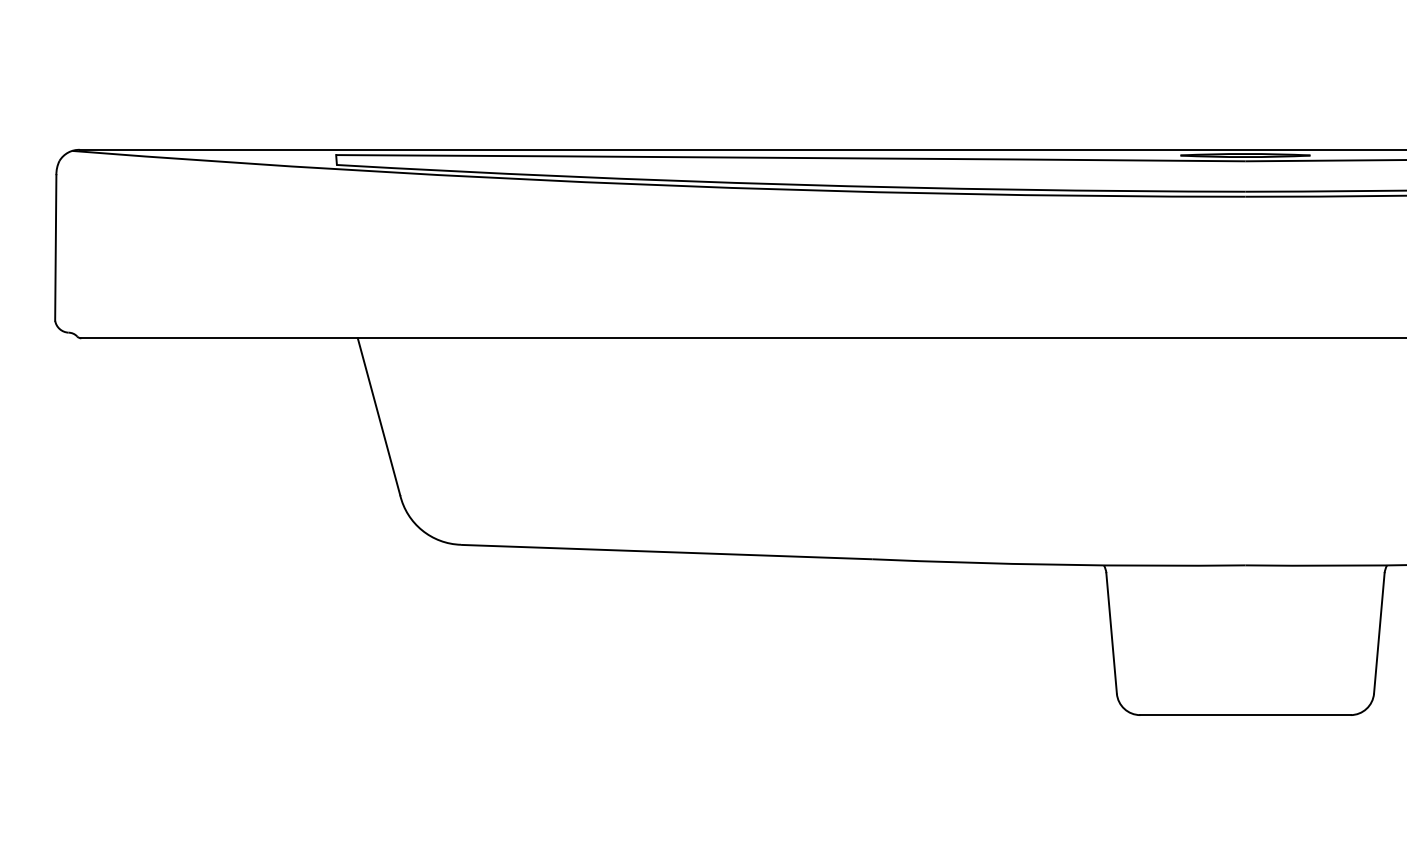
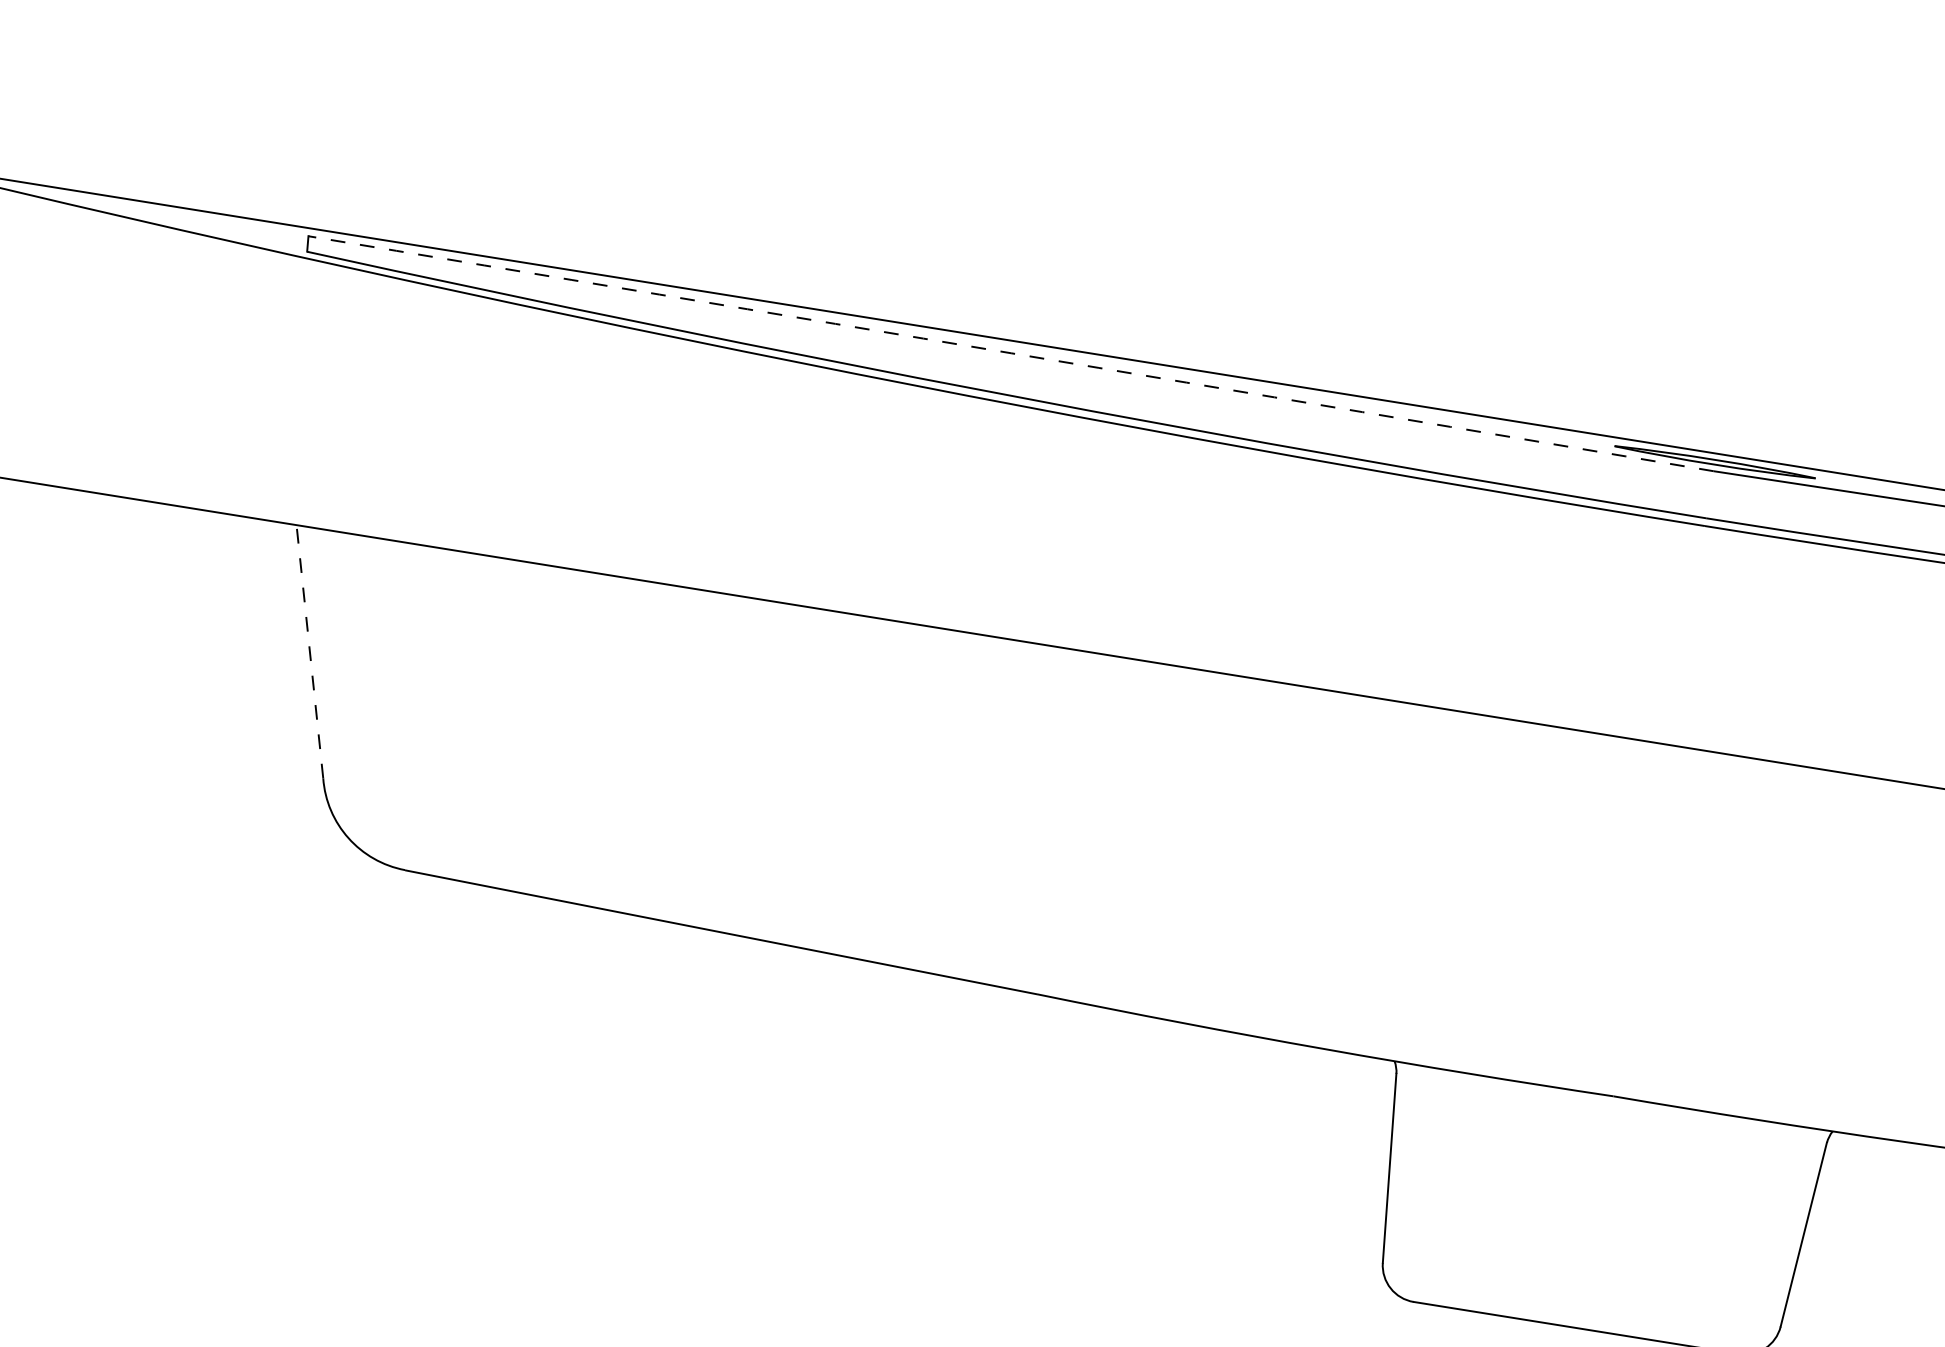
arc: (790, 157) -> (1010, 352), solid -> dashed
line: (378, 416) -> (309, 651), solid -> dashed

